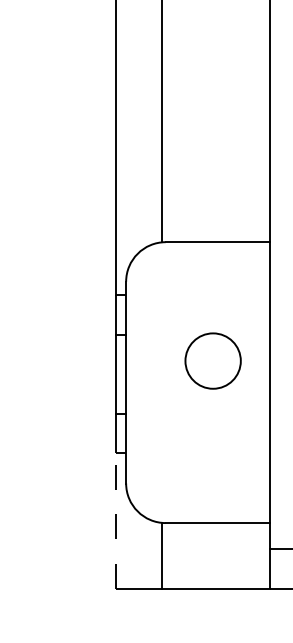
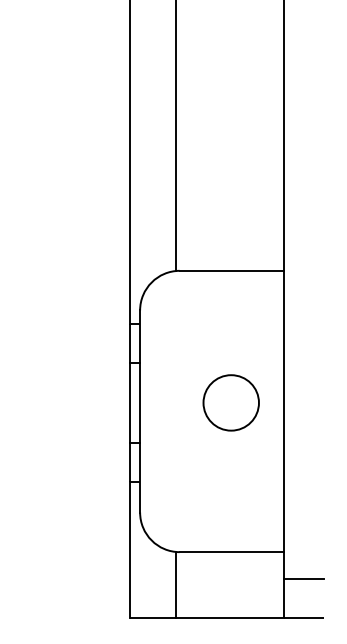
part: (212, 360) -> (230, 402), moved
line: (115, 520) -> (129, 549), dashed -> solid

